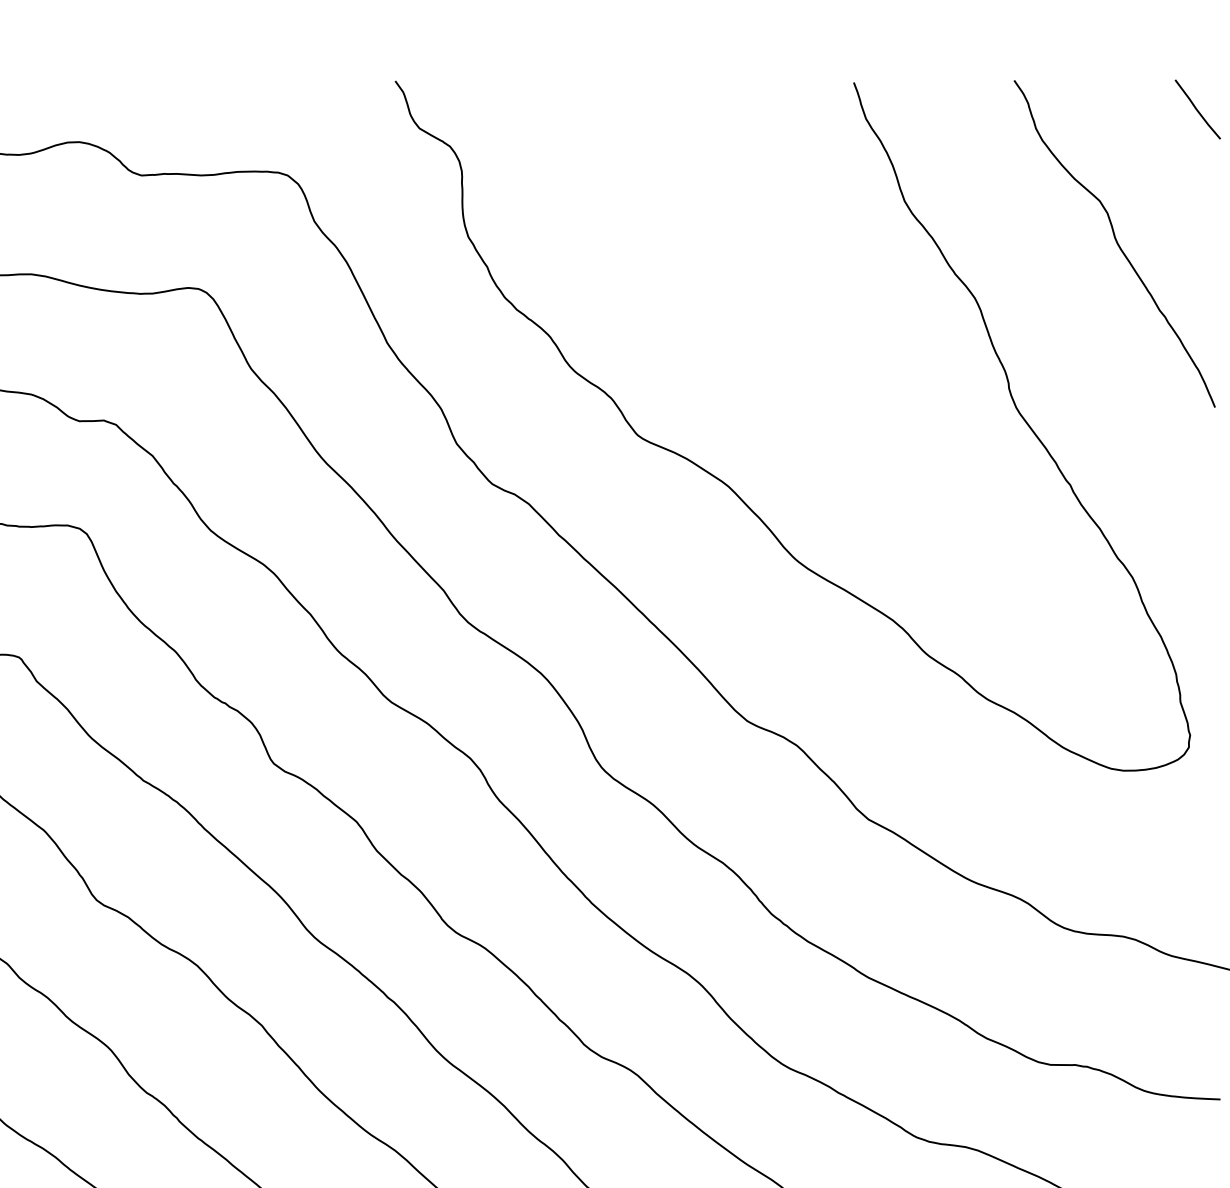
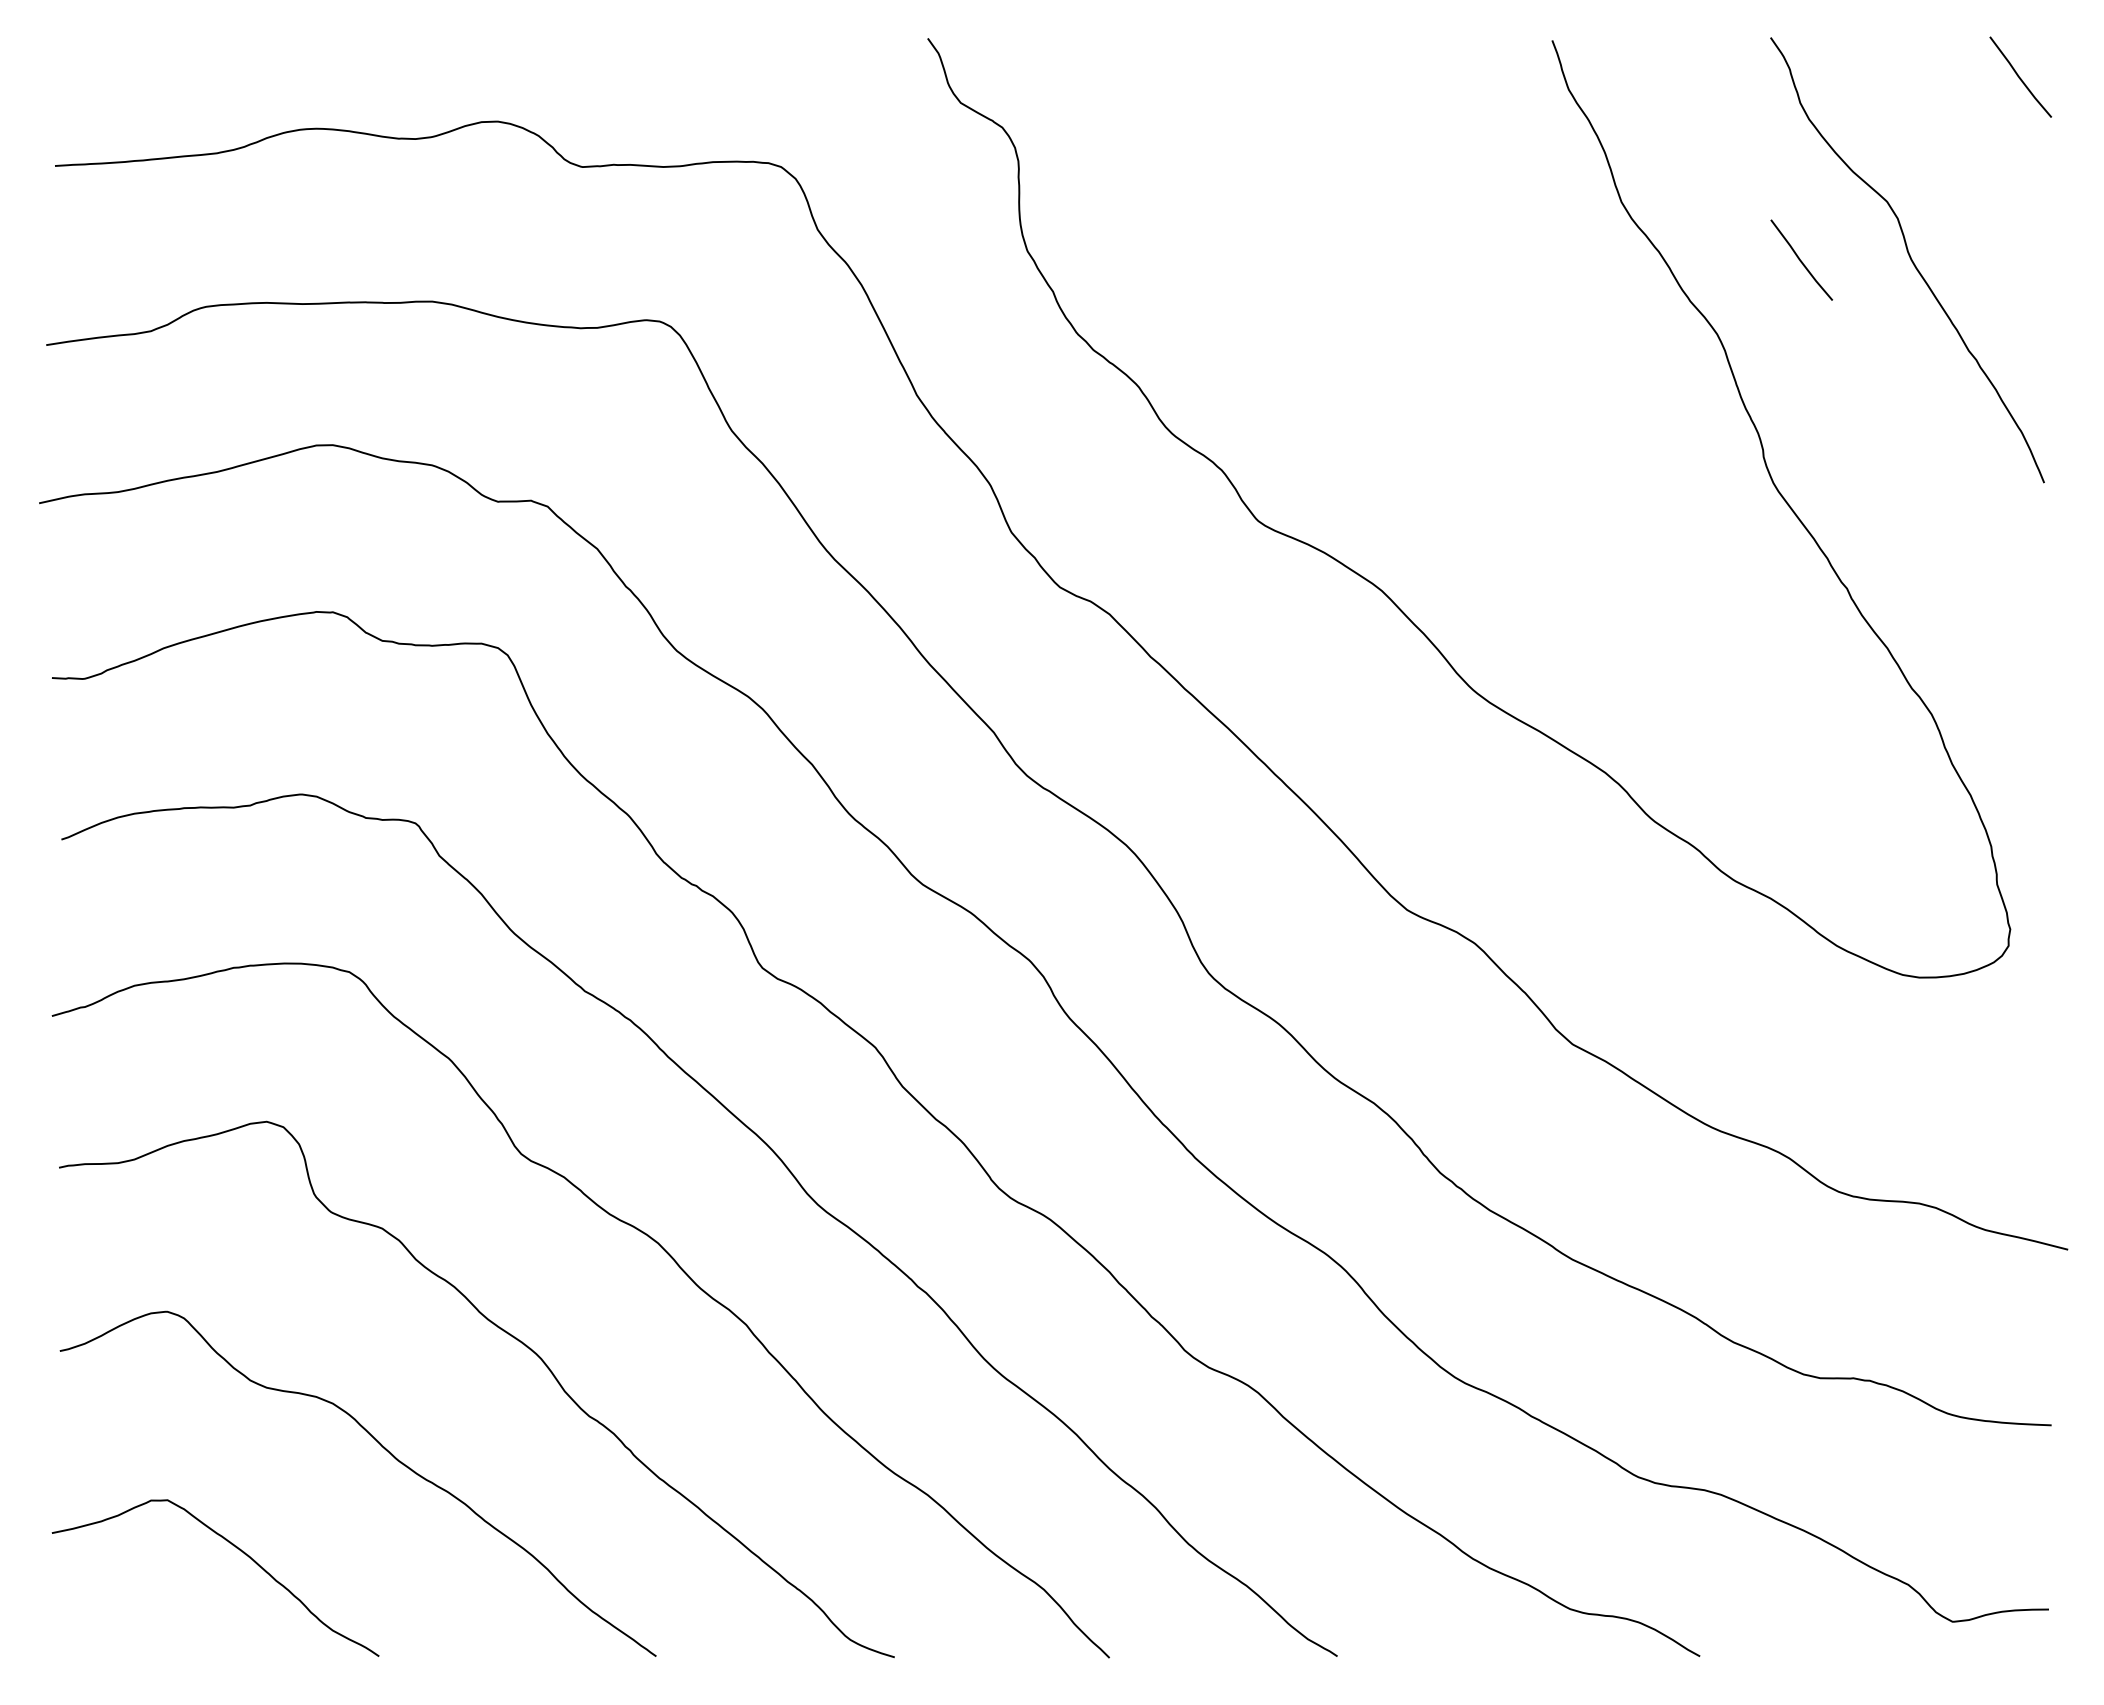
line: (1036, 243) -> (1800, 259), added

